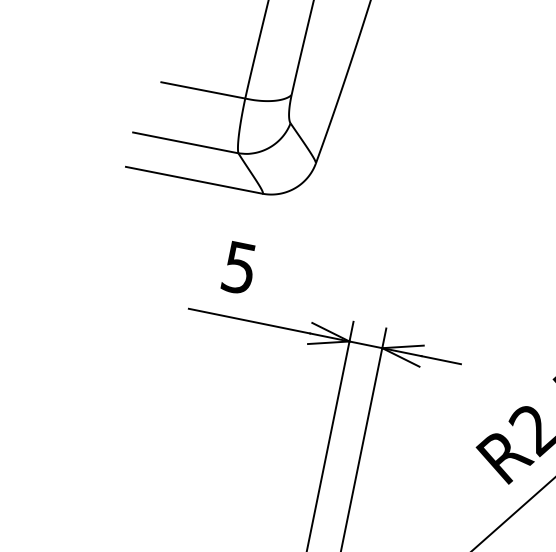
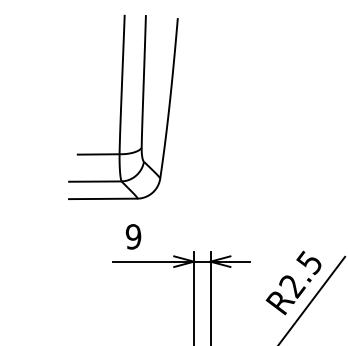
text: (239, 267) -> (133, 236), 5 -> 9

